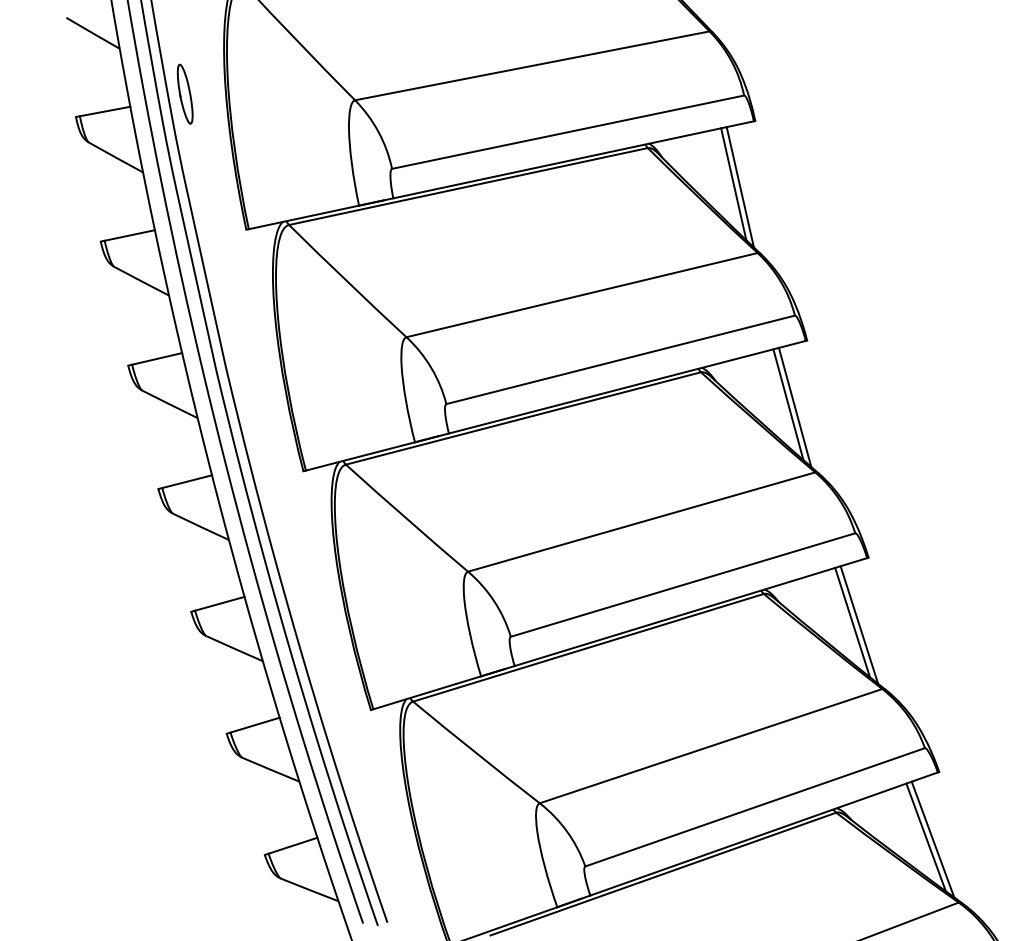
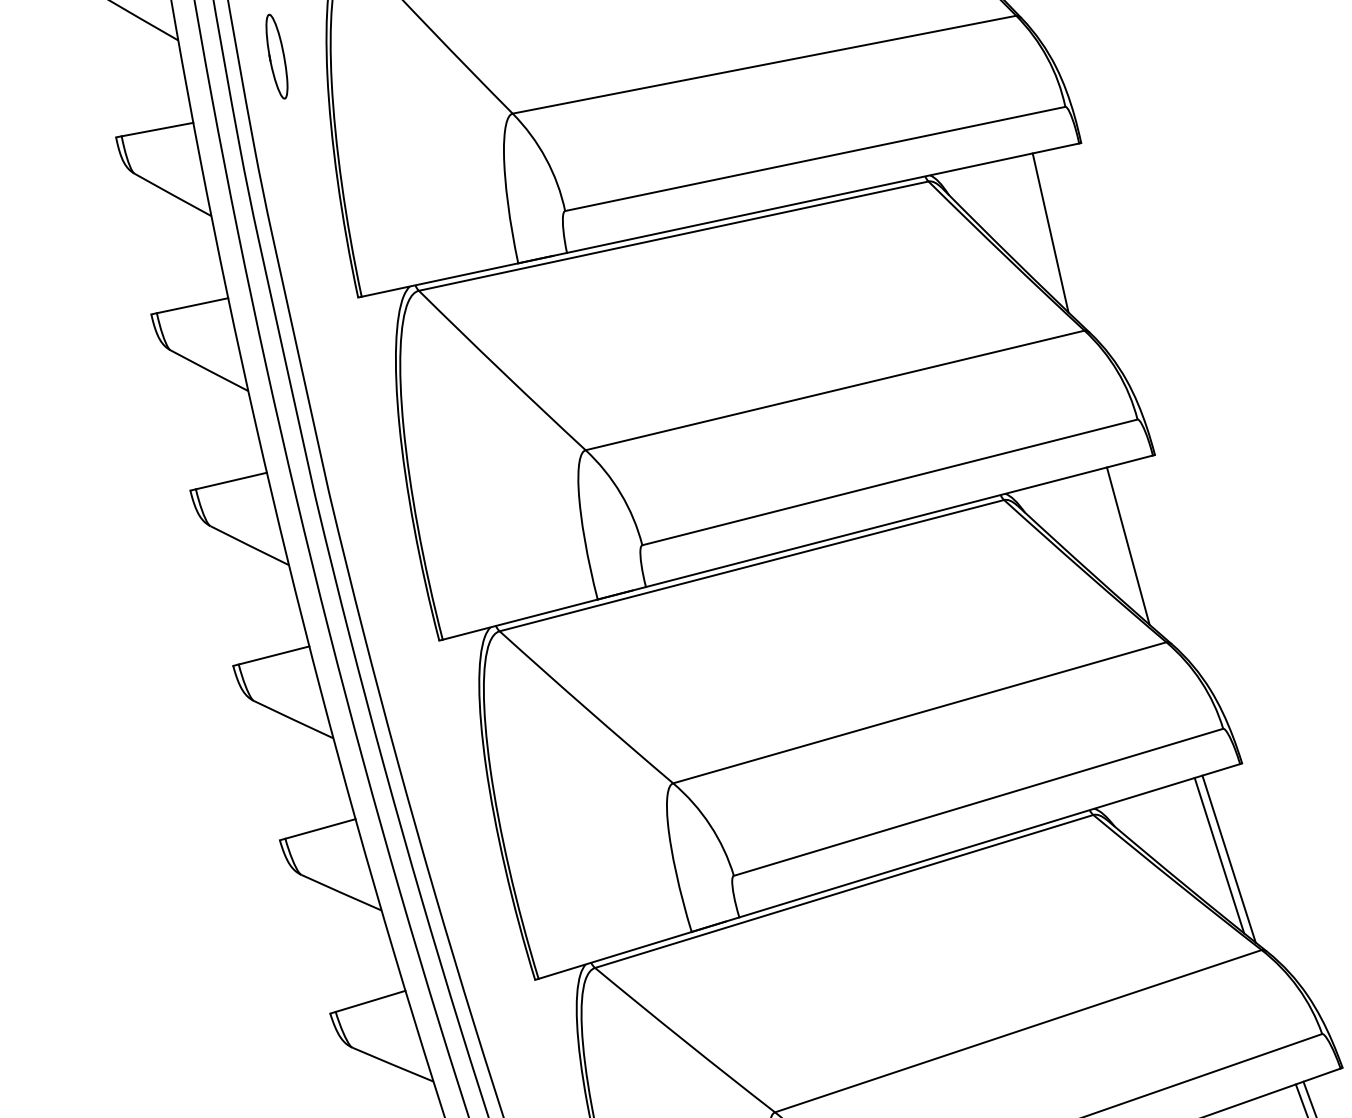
part: (184, 93) -> (275, 55), moved
line: (739, 187) -> (1058, 237), removed
line: (794, 406) -> (1136, 548), removed

